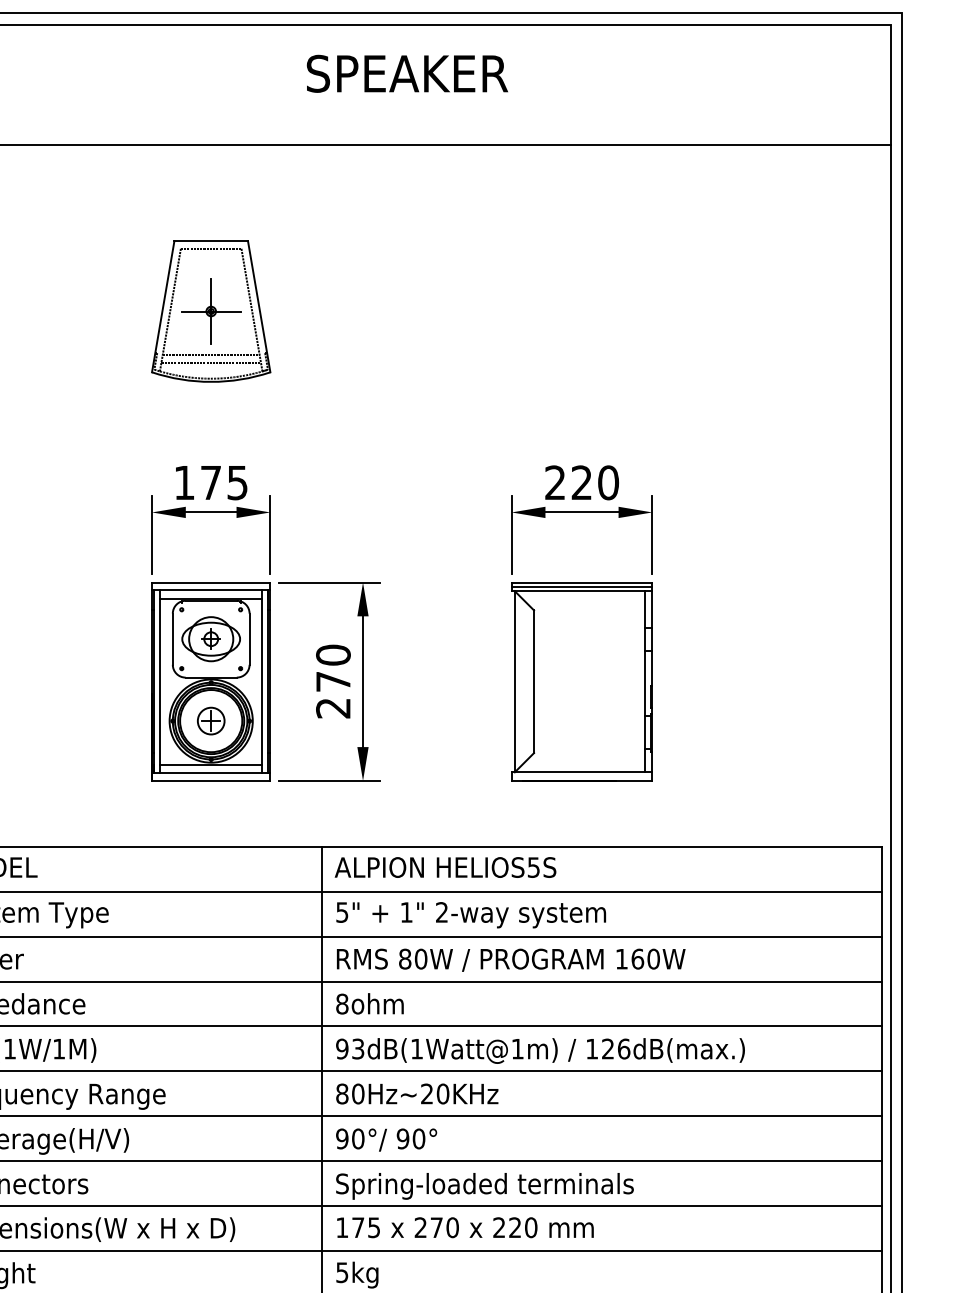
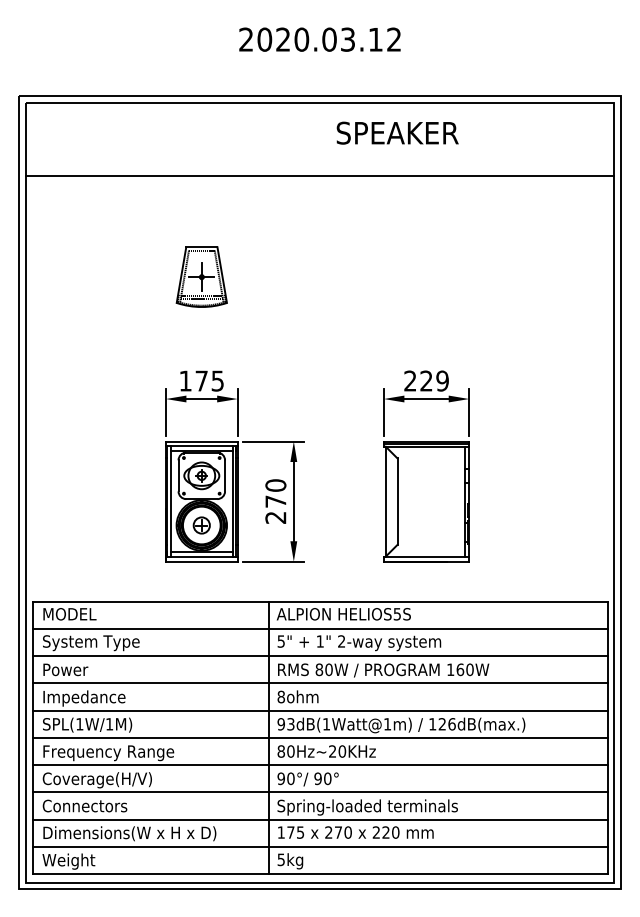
text: (407, 72) -> (397, 132), moved
part: (210, 310) -> (201, 276), size x0.7
text: (608, 481) -> (442, 380), 220 -> 229

